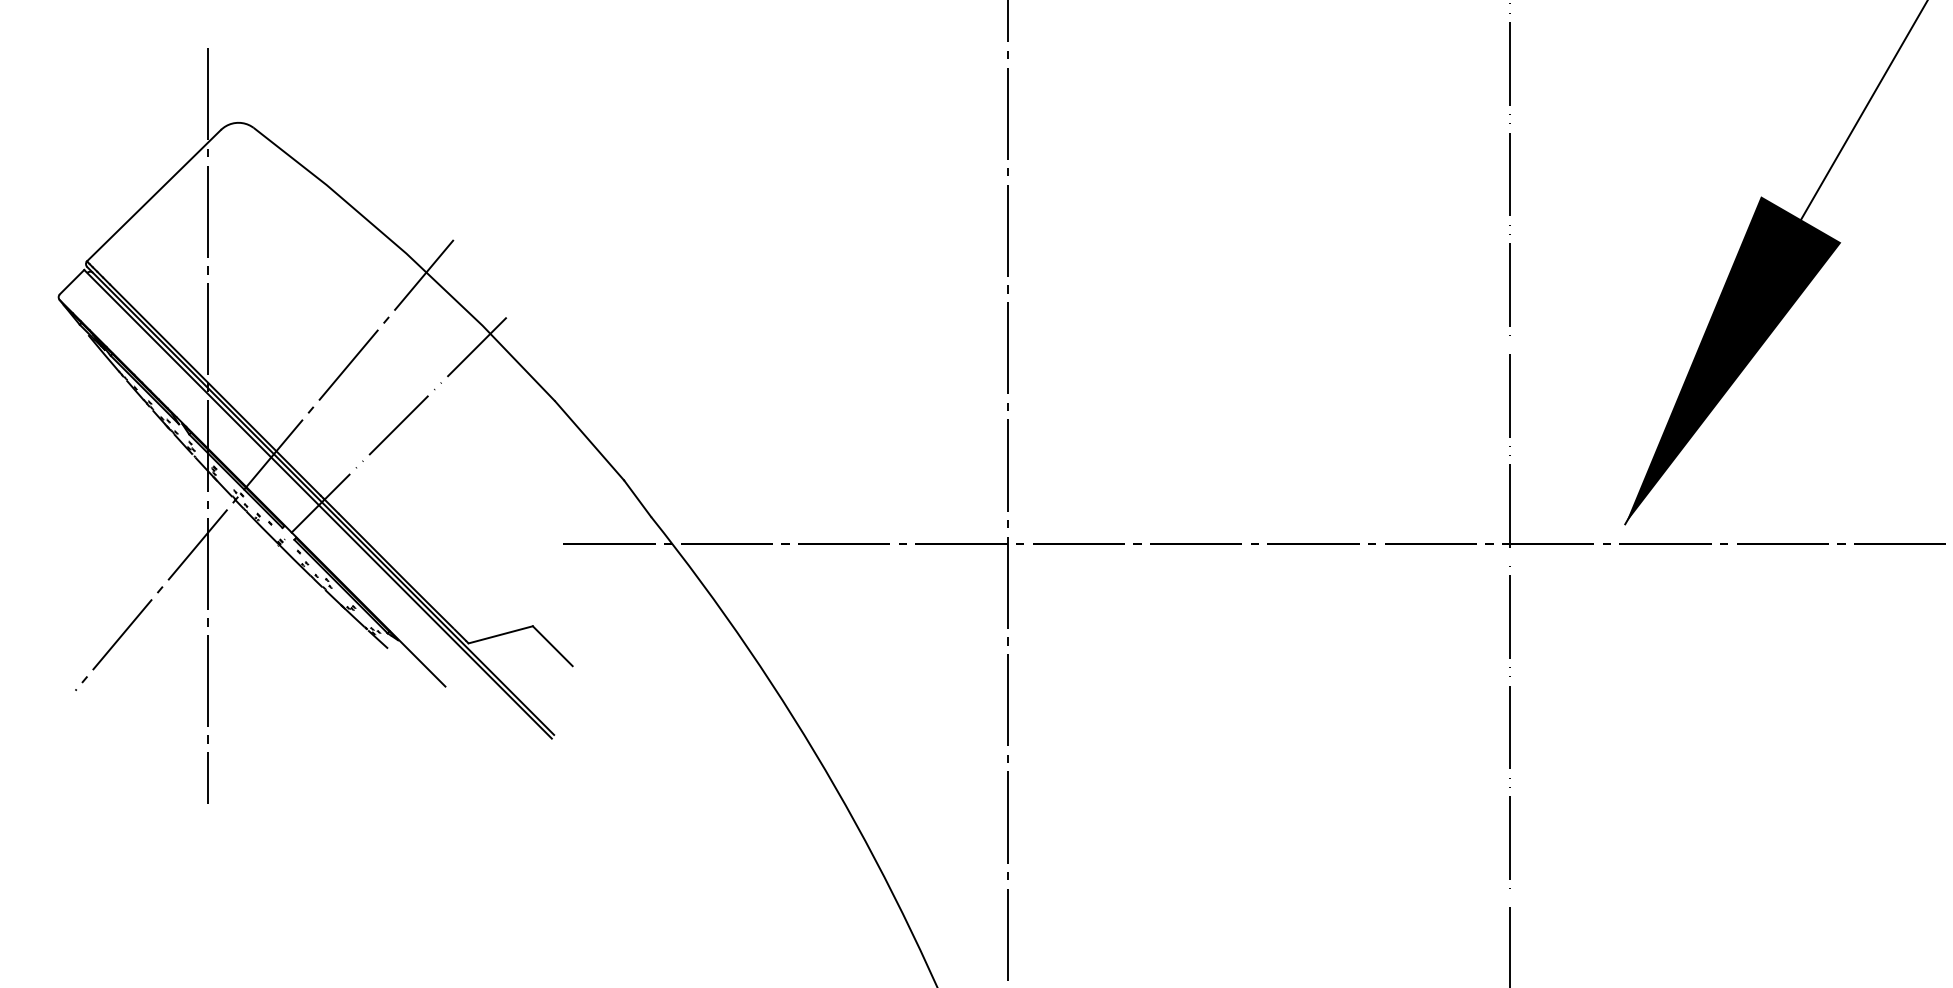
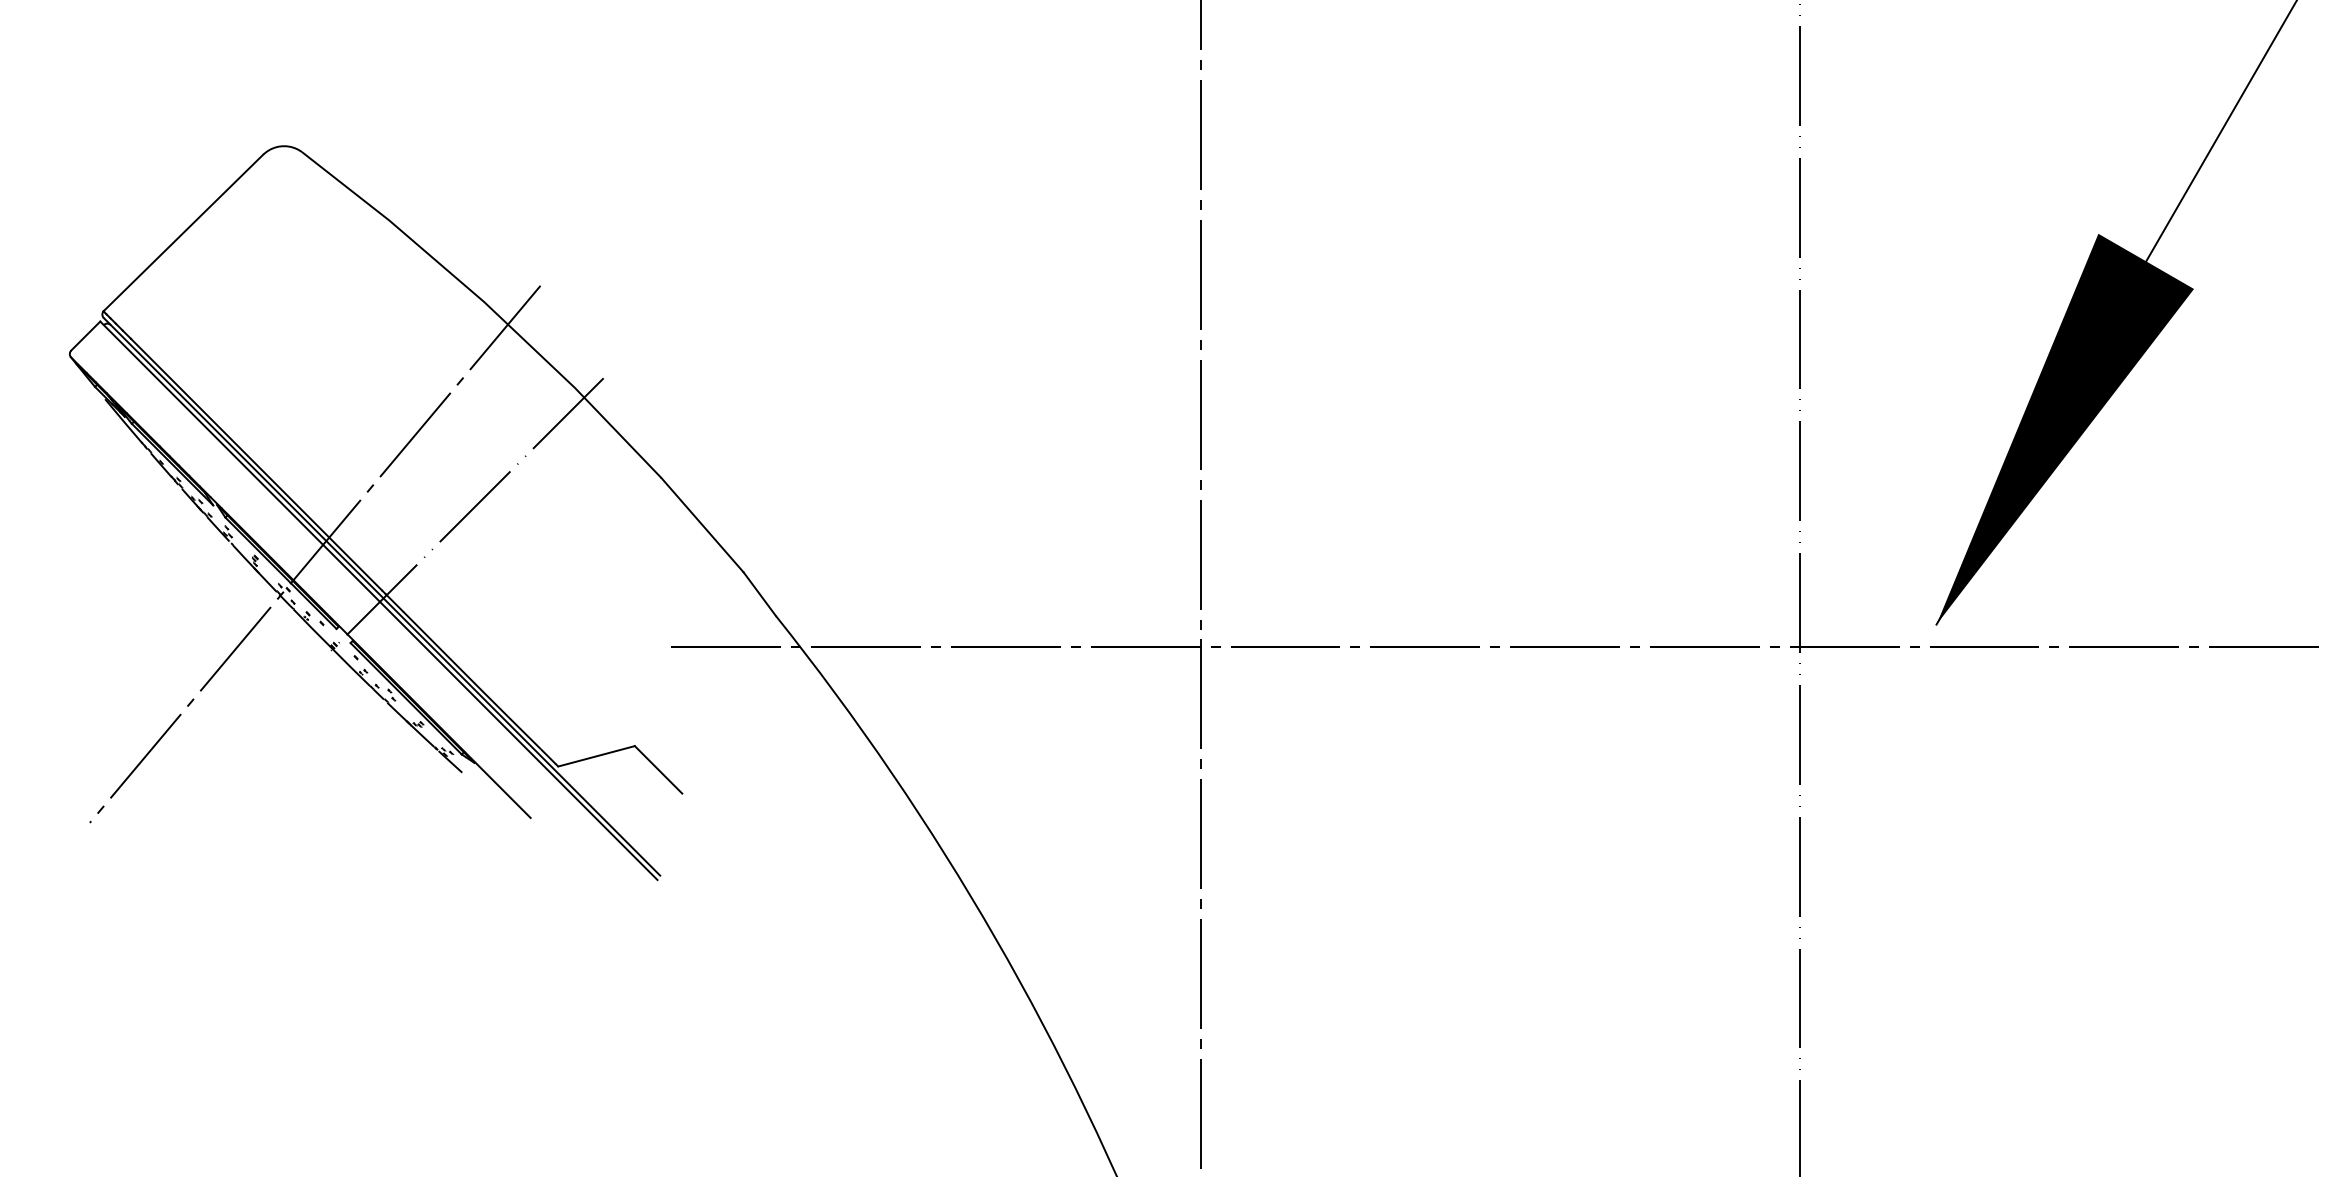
line: (208, 426) -> (248, 507), removed

